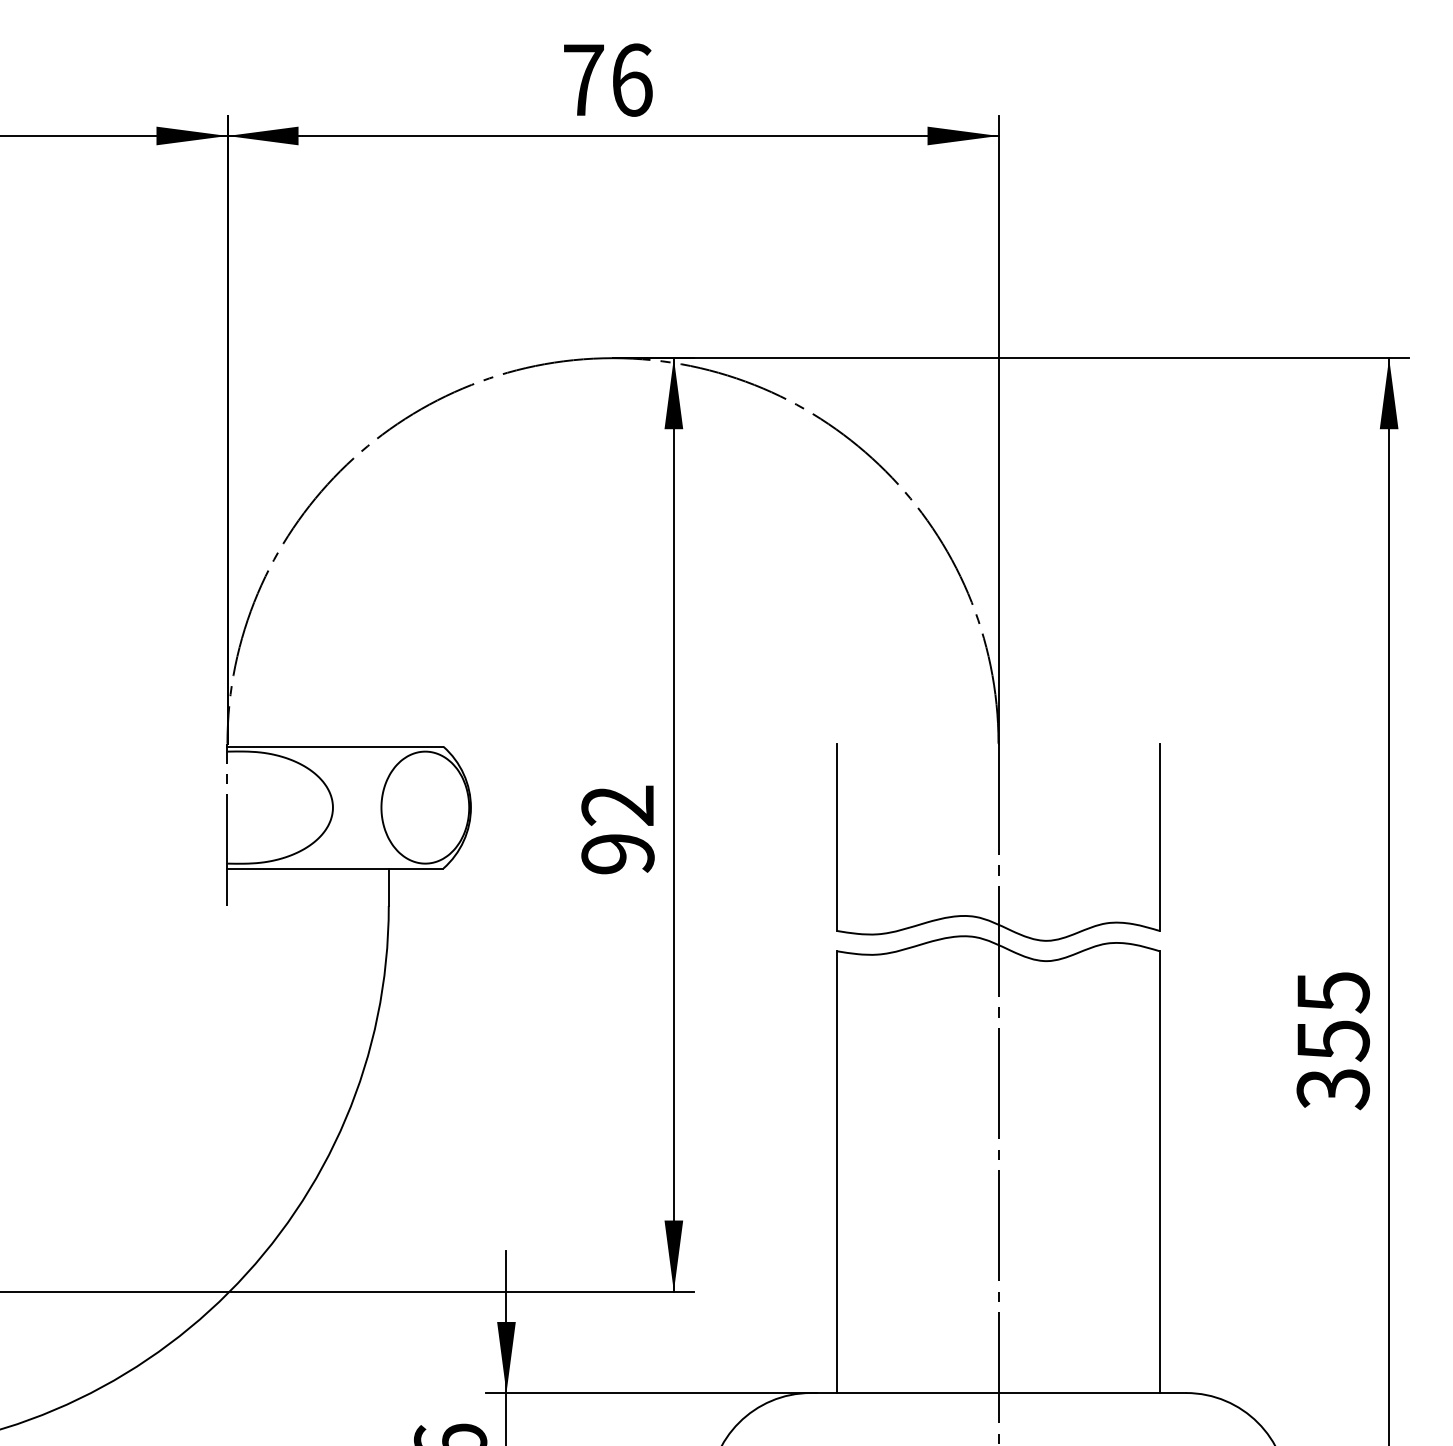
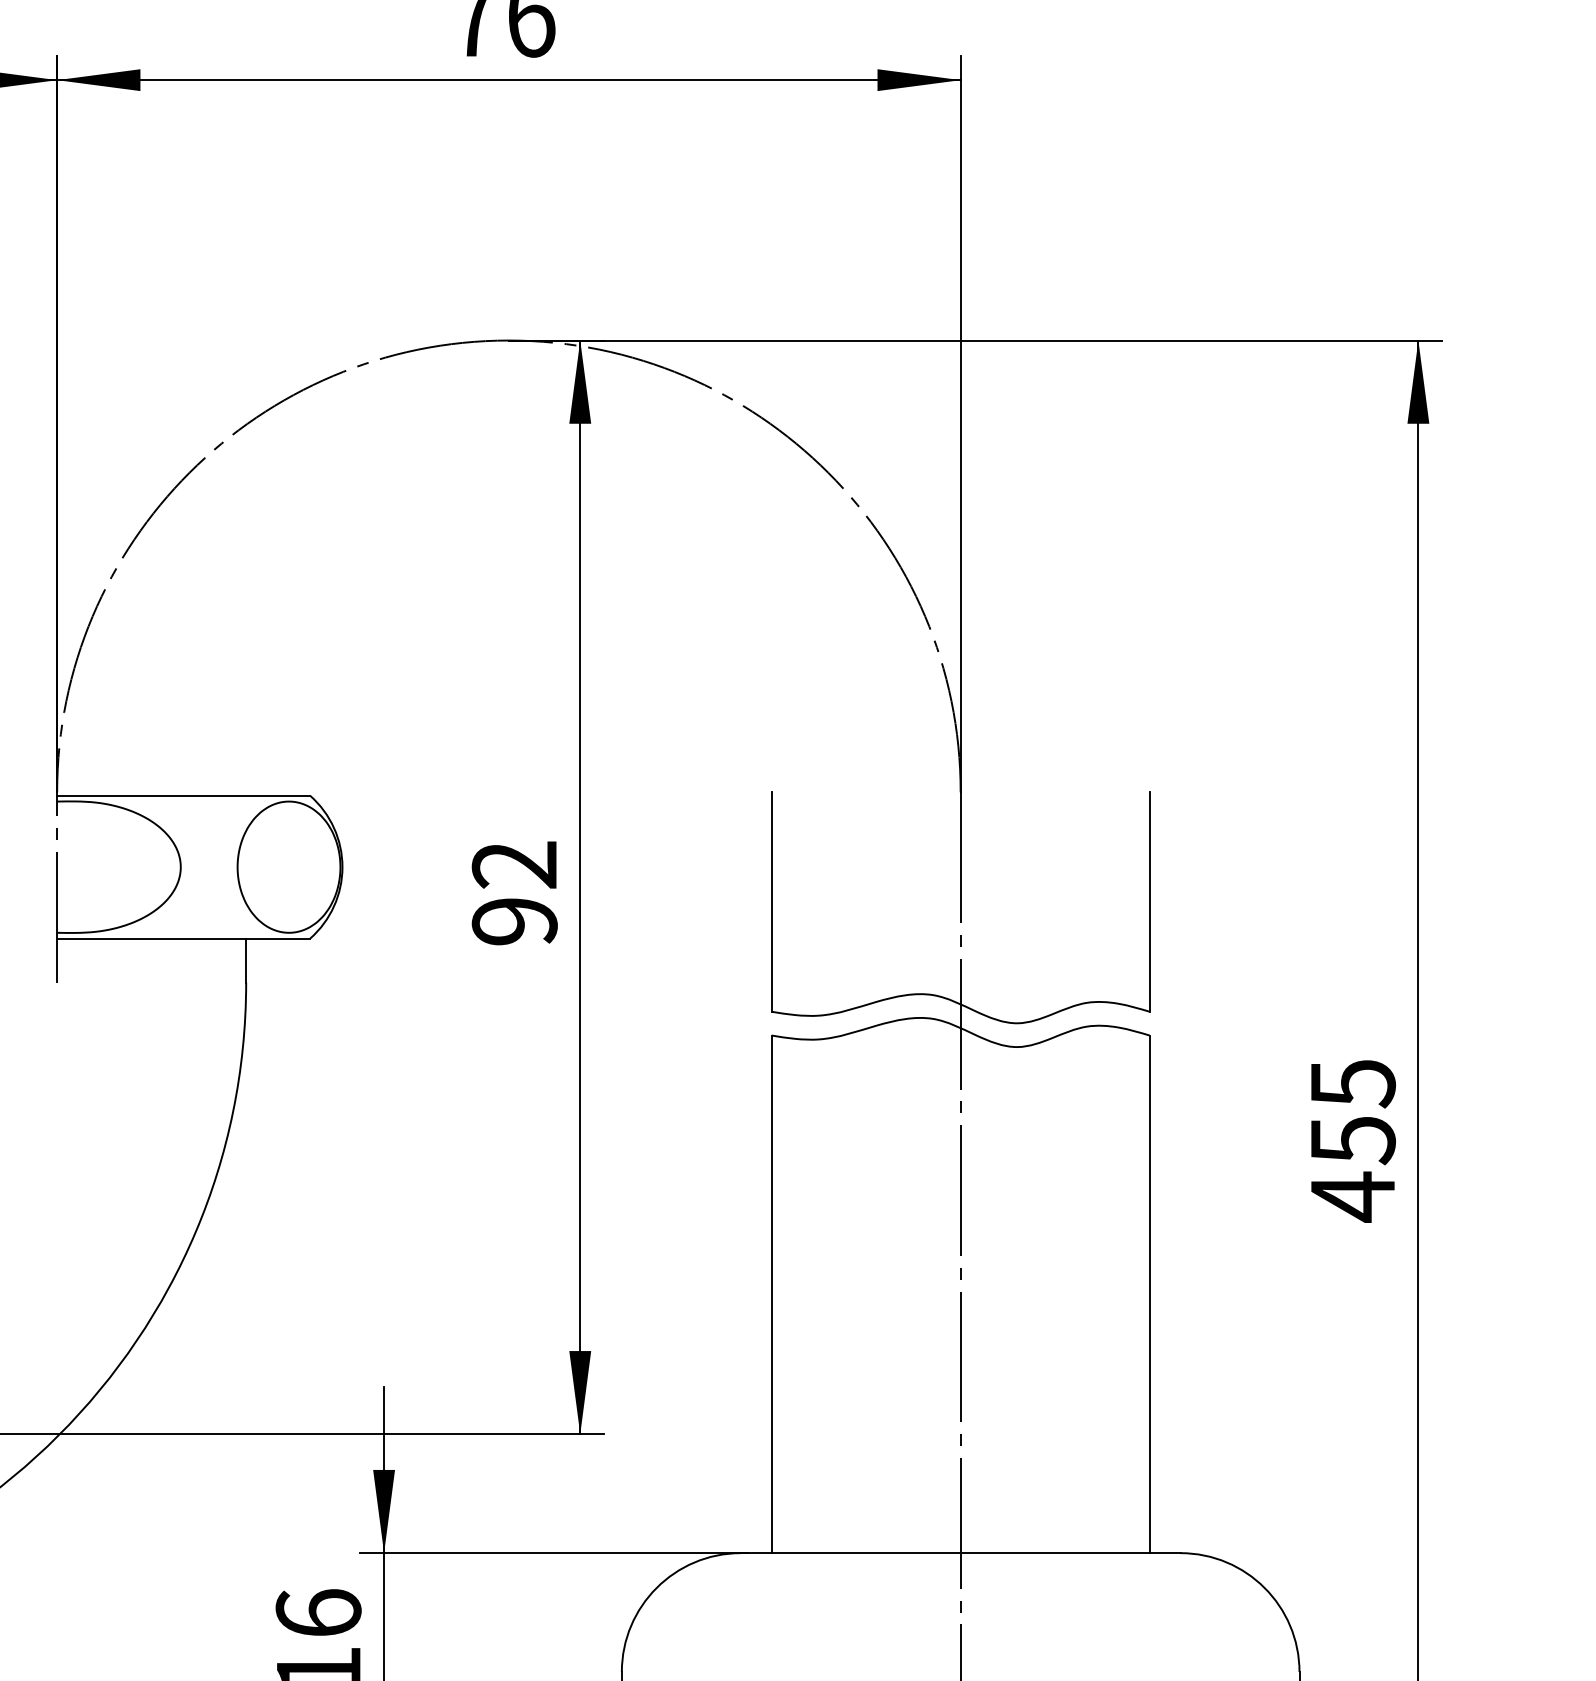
text: (1332, 1089) -> (1352, 1197), 355 -> 455

